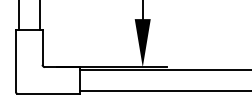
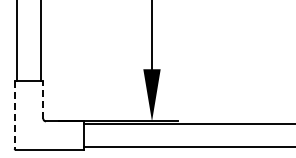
line: (42, 47) -> (43, 99), solid -> dashed
line: (15, 60) -> (14, 114), solid -> dashed

